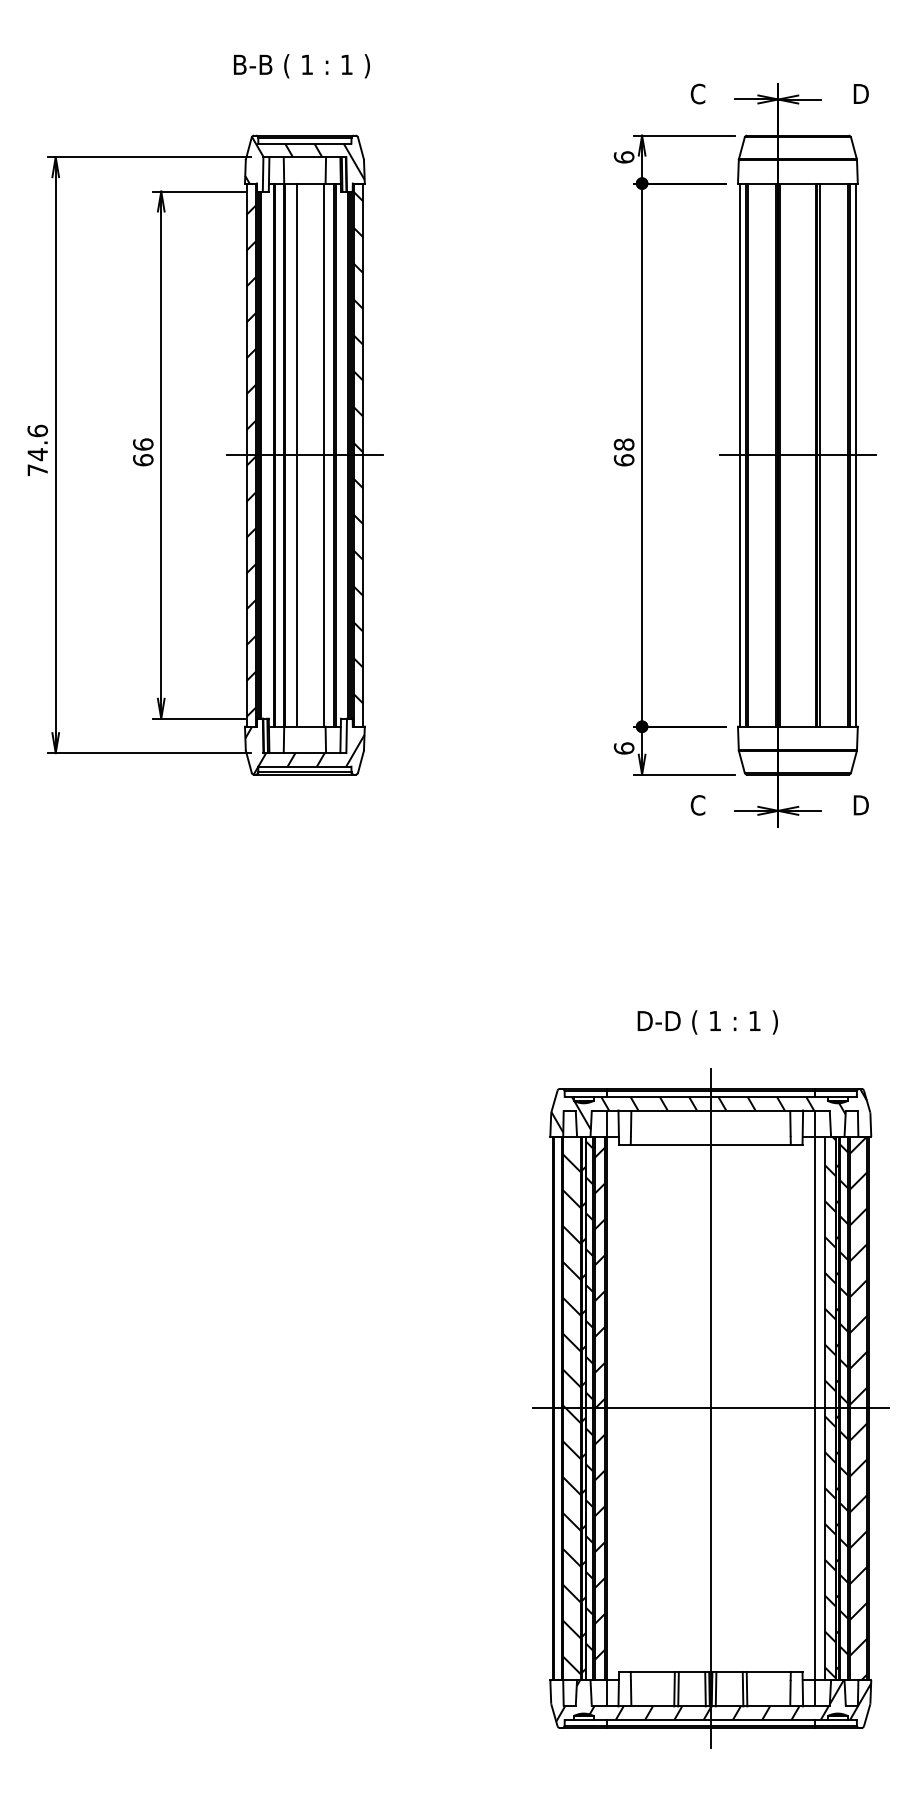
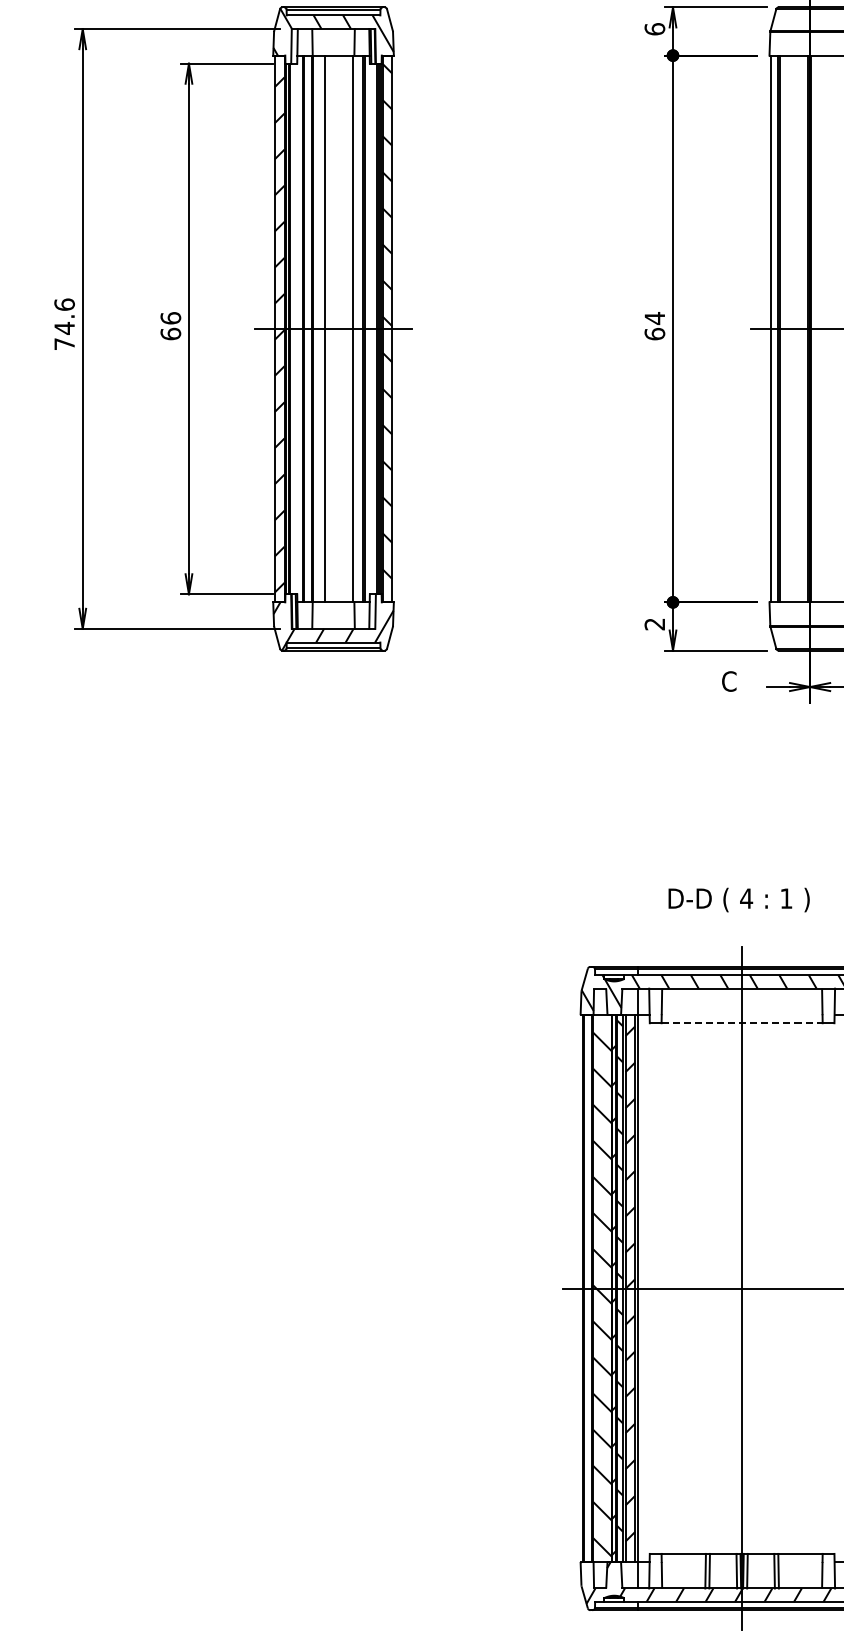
text: (623, 444) -> (654, 318), 68 -> 64
text: (623, 748) -> (654, 624), 6 -> 2
text: (714, 1020) -> (745, 898), 1 -> 4
line: (711, 1144) -> (742, 1022), solid -> dashed

